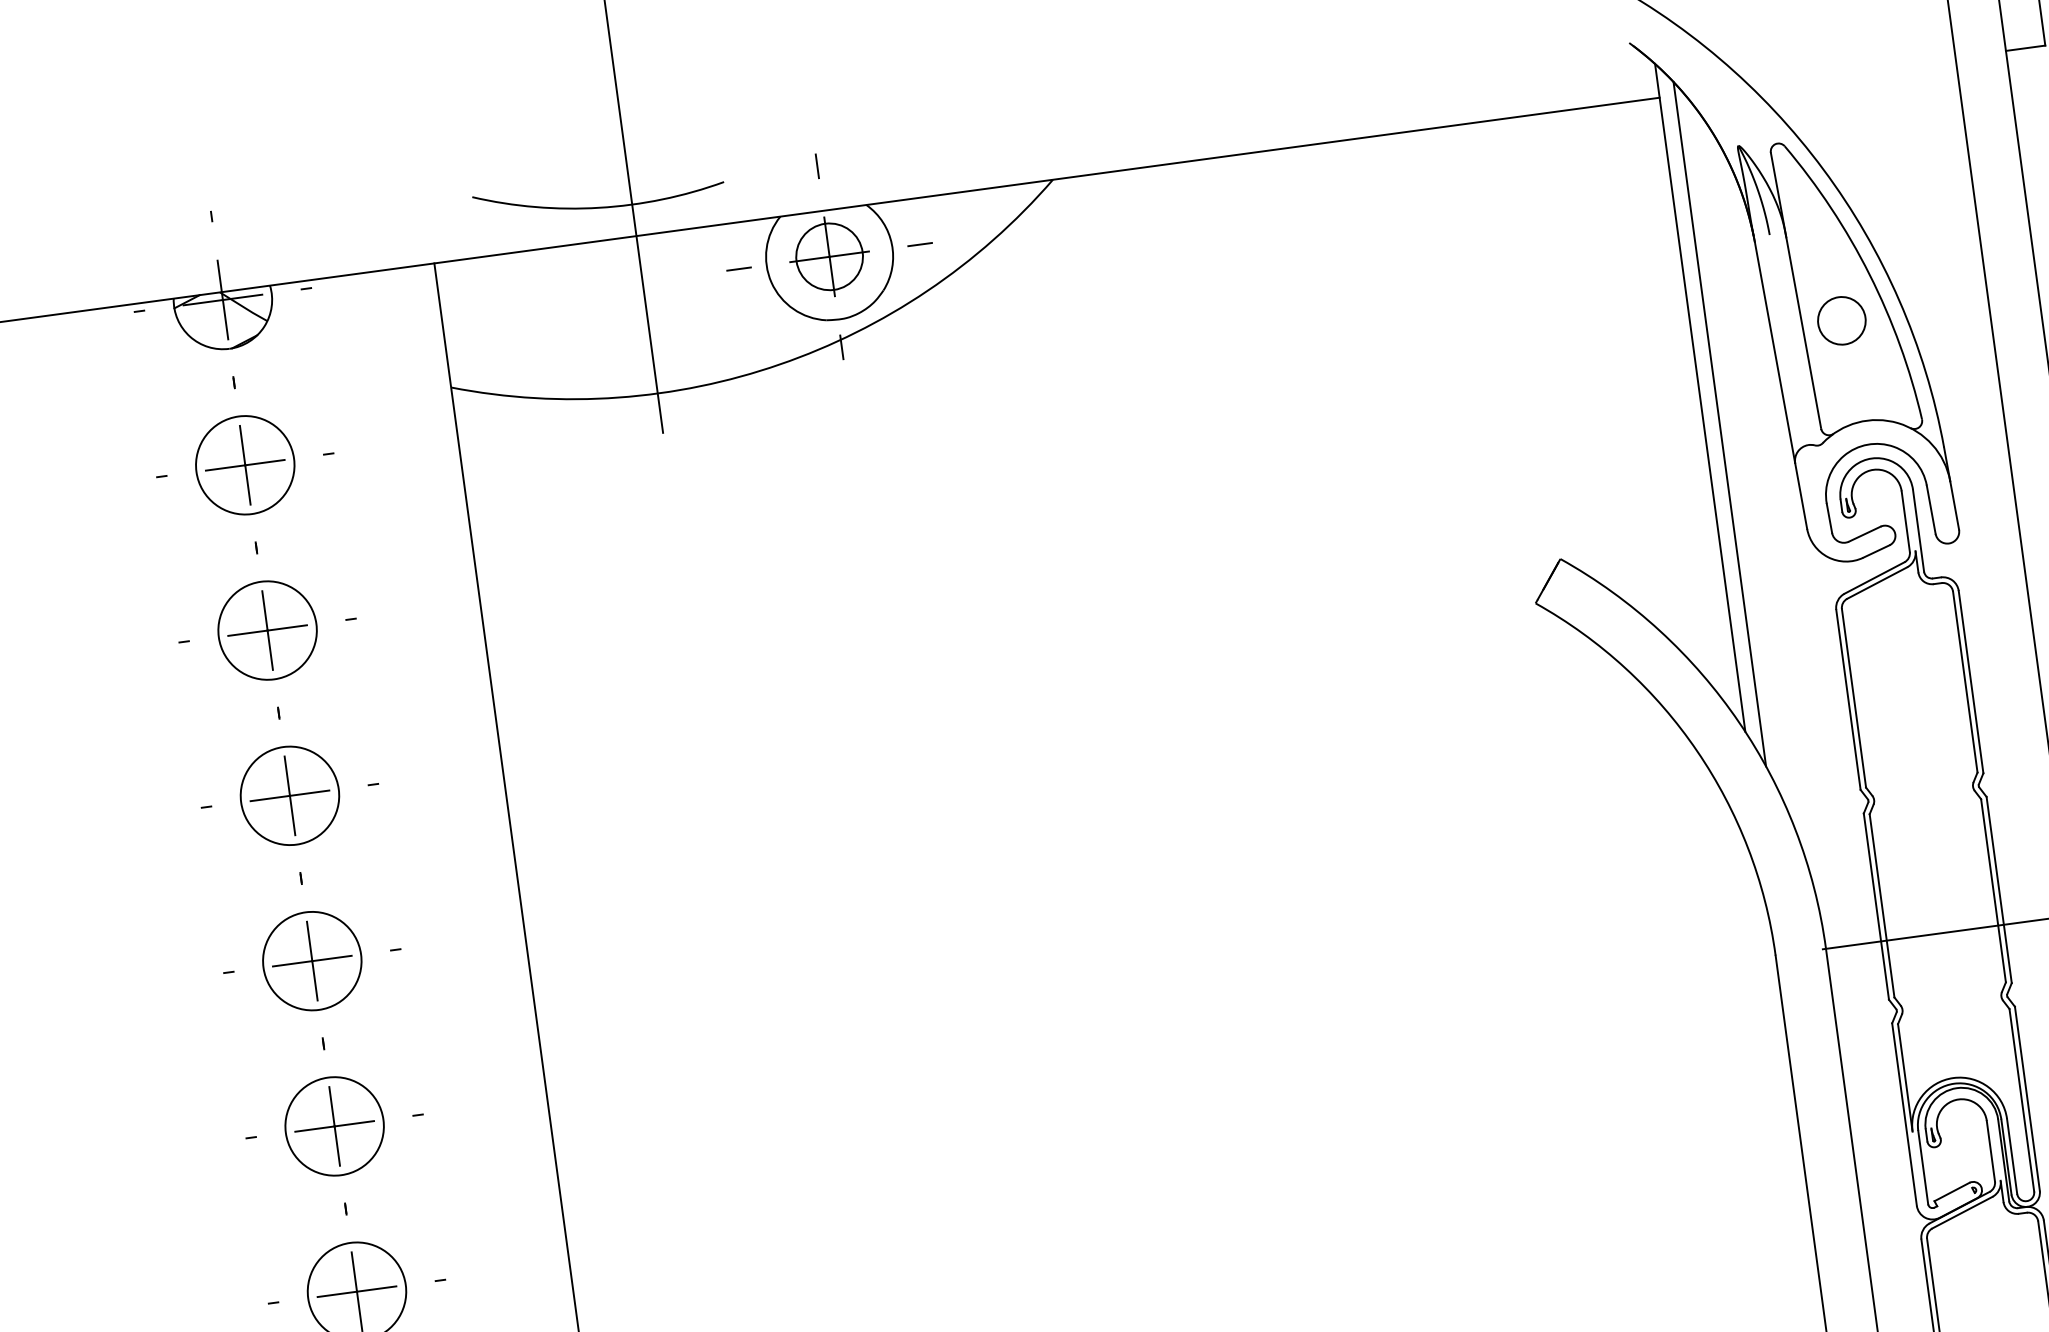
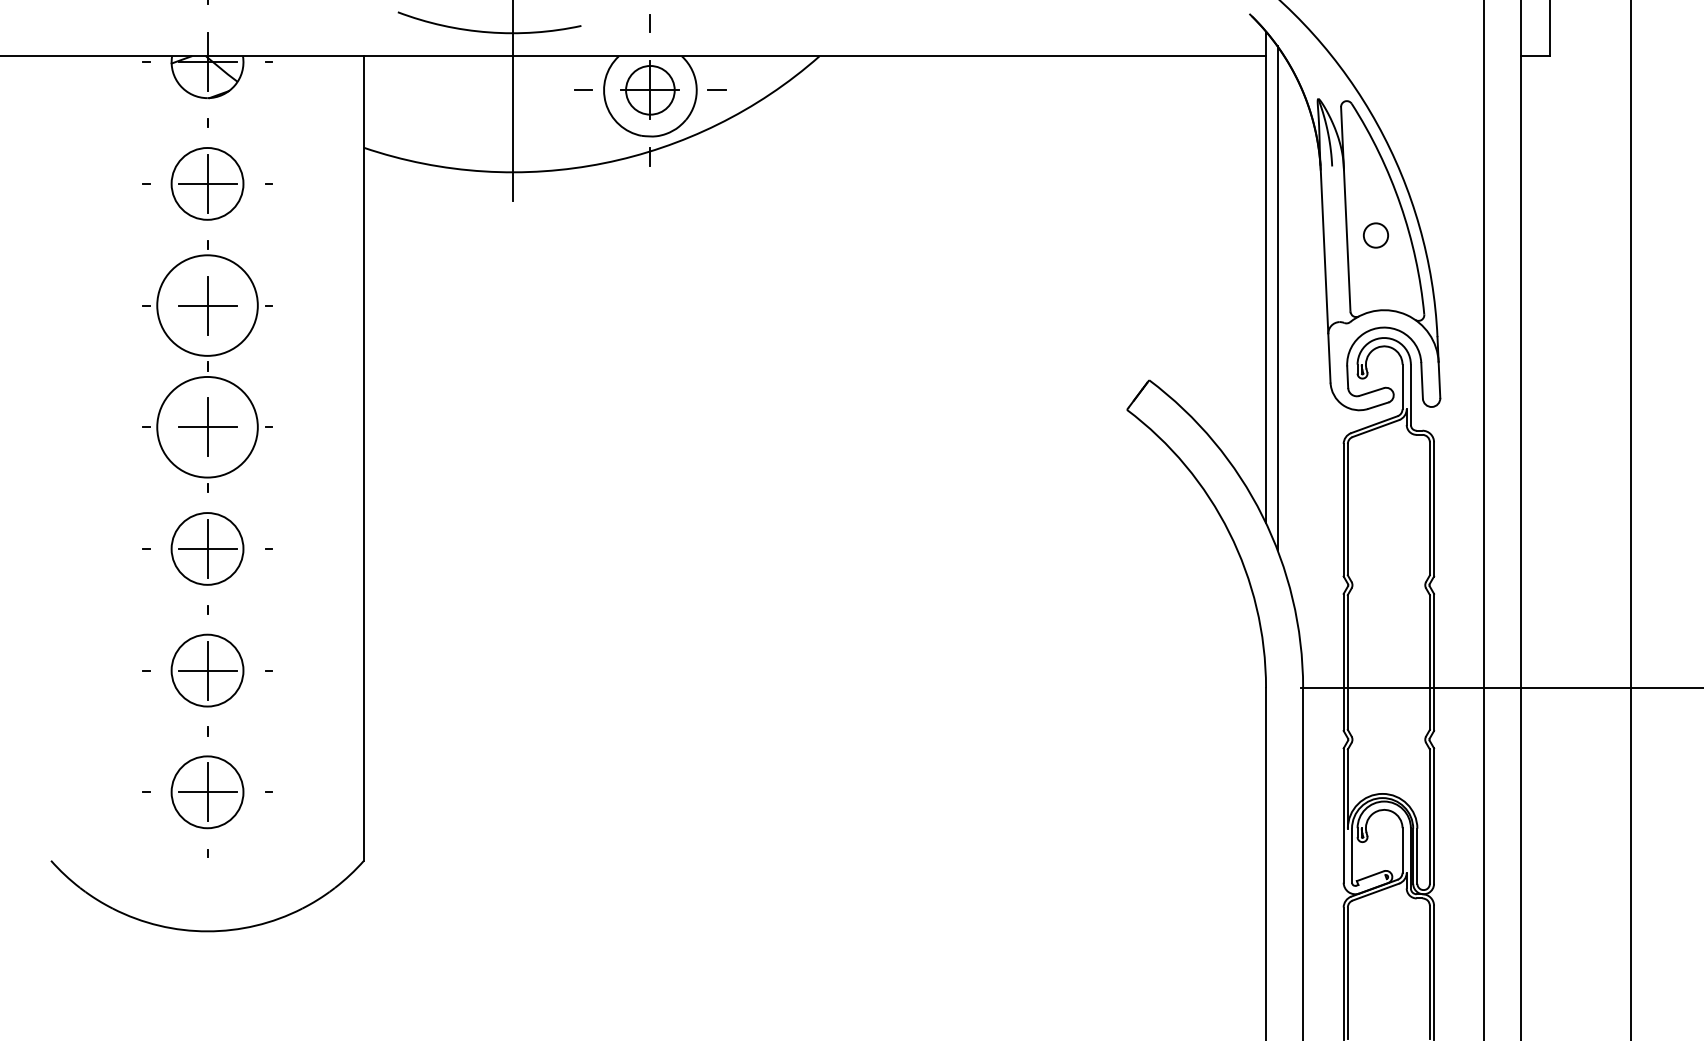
circle: (1841, 320) -> (1375, 235), size x0.7
circle: (267, 630) -> (207, 305), size x1.4
circle: (289, 796) -> (207, 427), size x1.4

